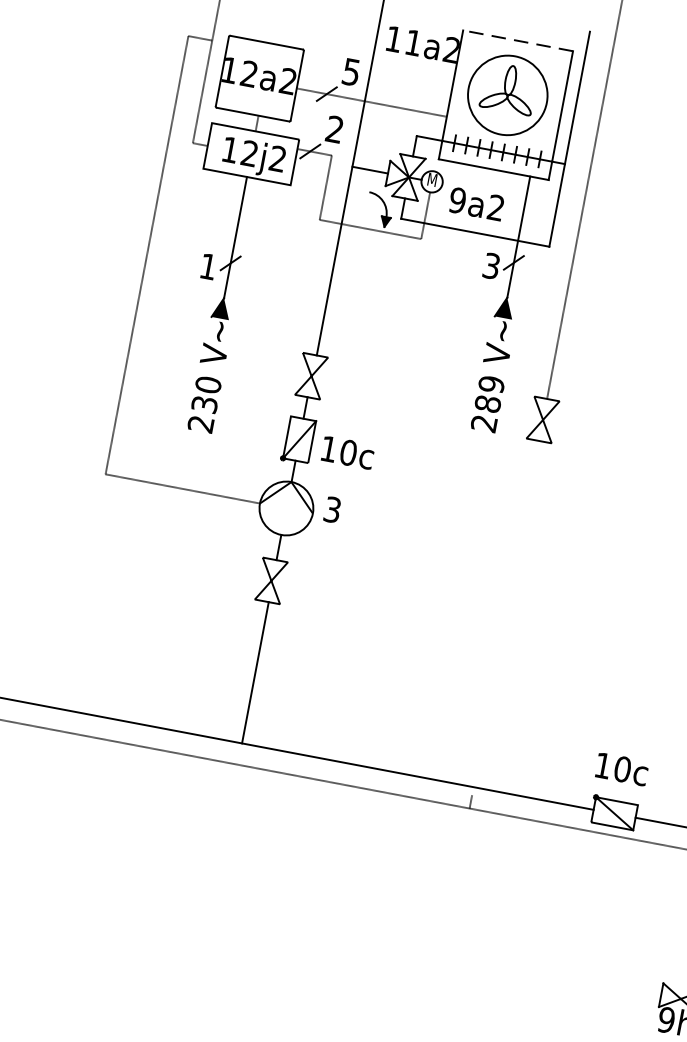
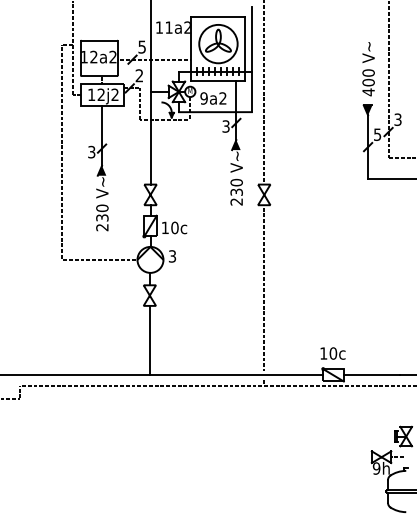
line: (518, 41) -> (218, 17), dashed -> solid
text: (208, 265) -> (91, 151), 1 -> 3
text: (489, 394) -> (236, 187), 289 -> 230
line: (507, 610) -> (264, 288), added

